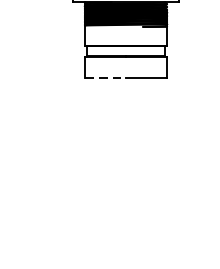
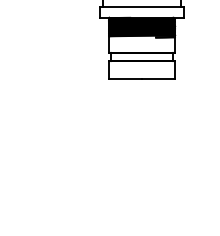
line: (106, 78) -> (126, 78), dashed -> solid

